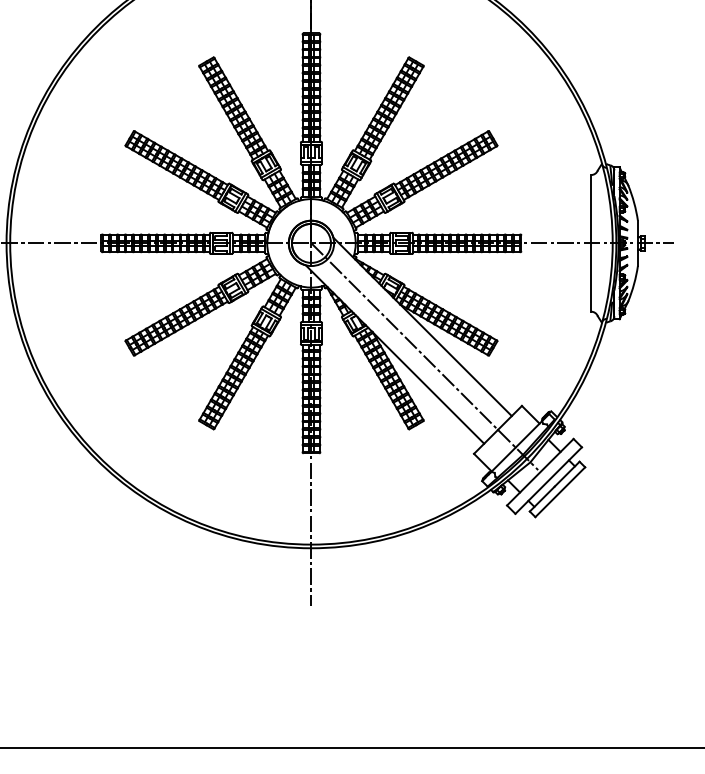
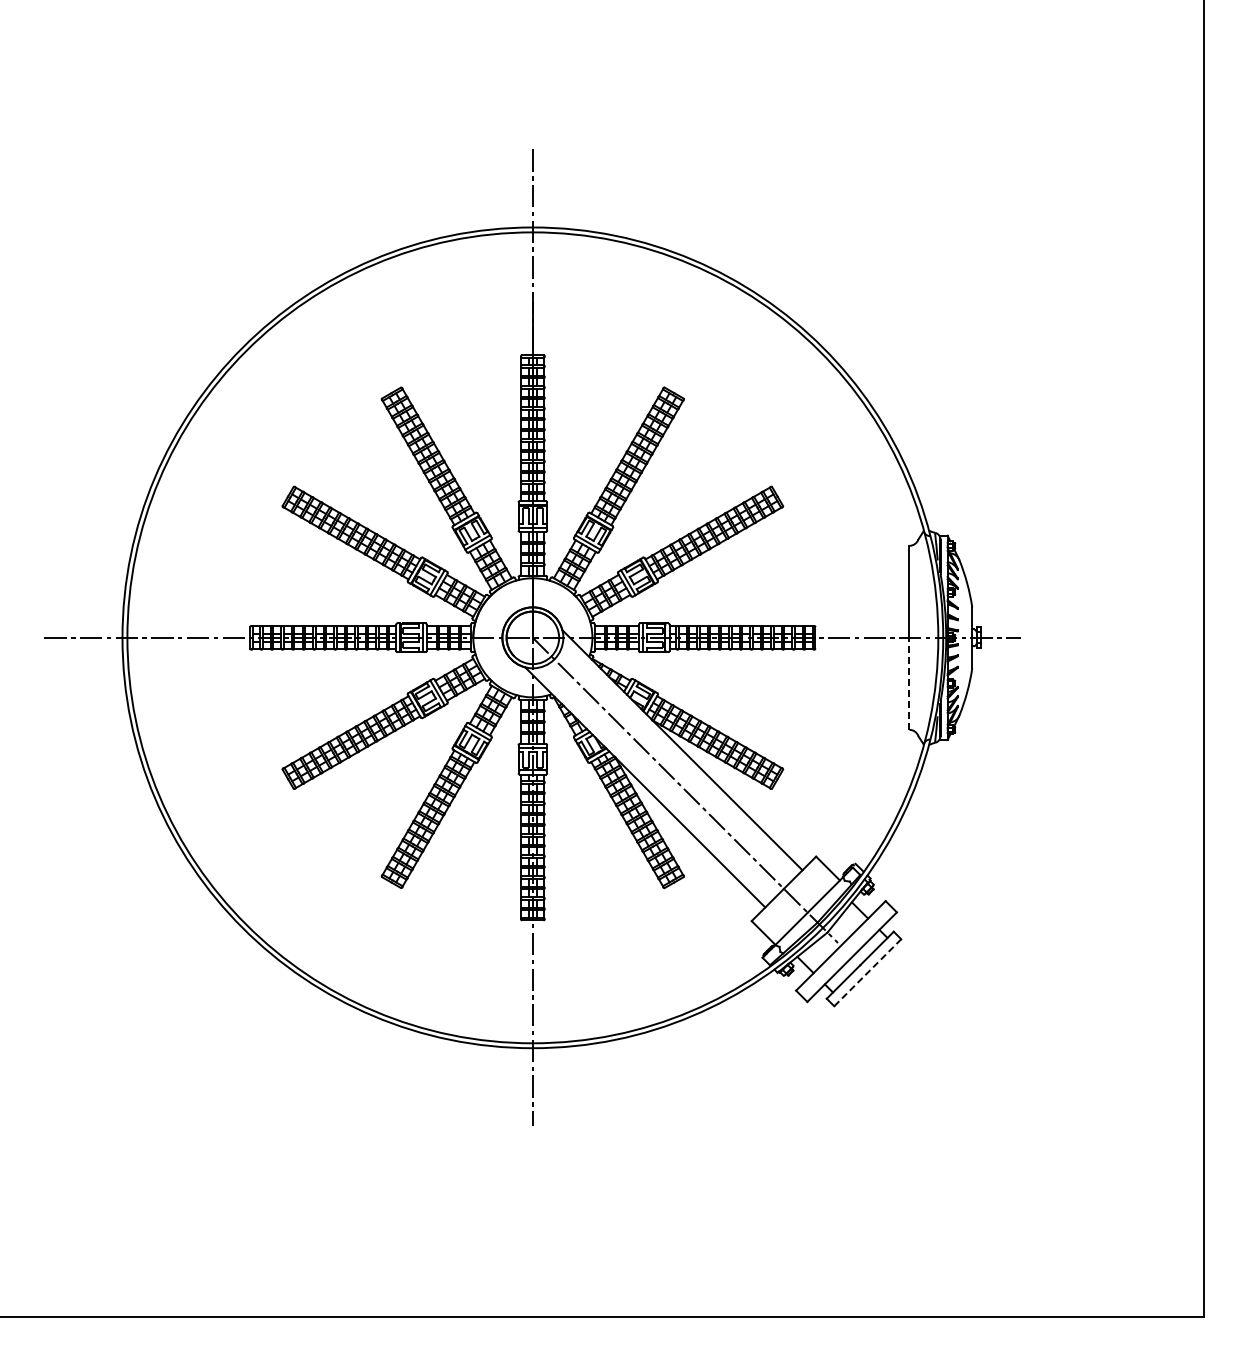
line: (591, 277) -> (909, 683), solid -> dashed
line: (560, 492) -> (868, 972), solid -> dashed

